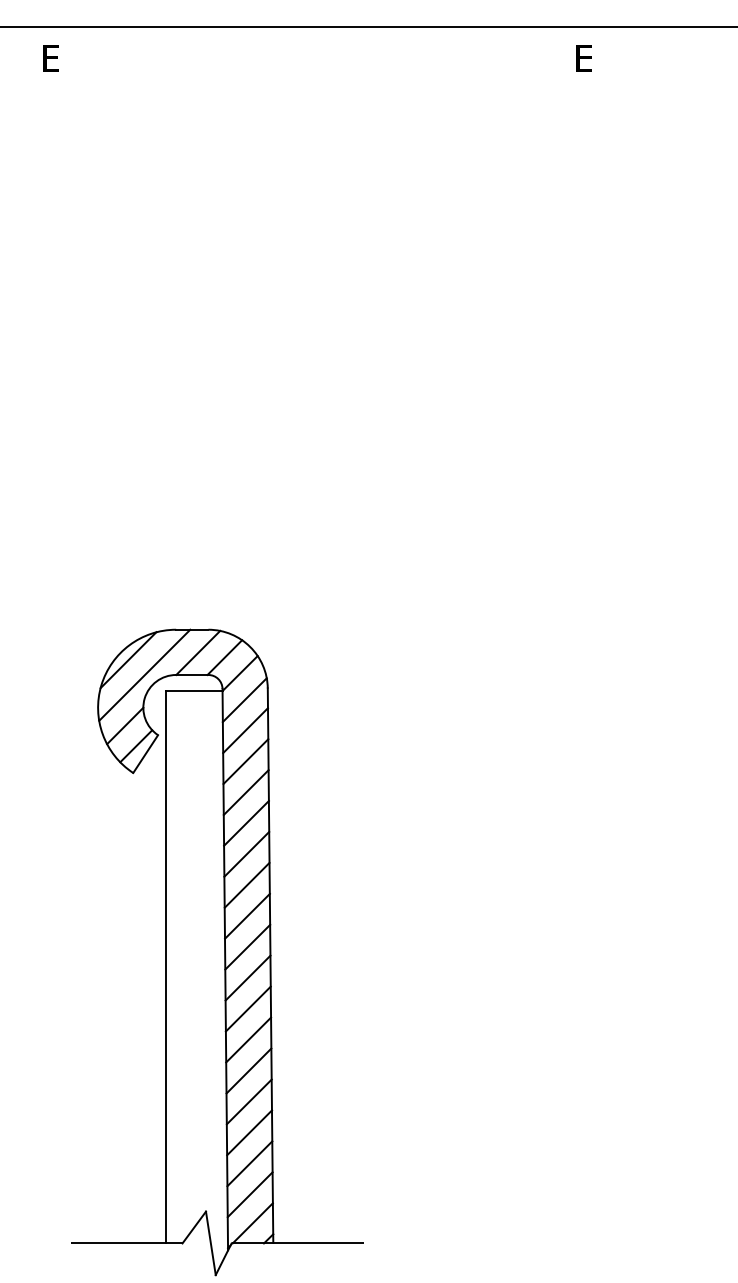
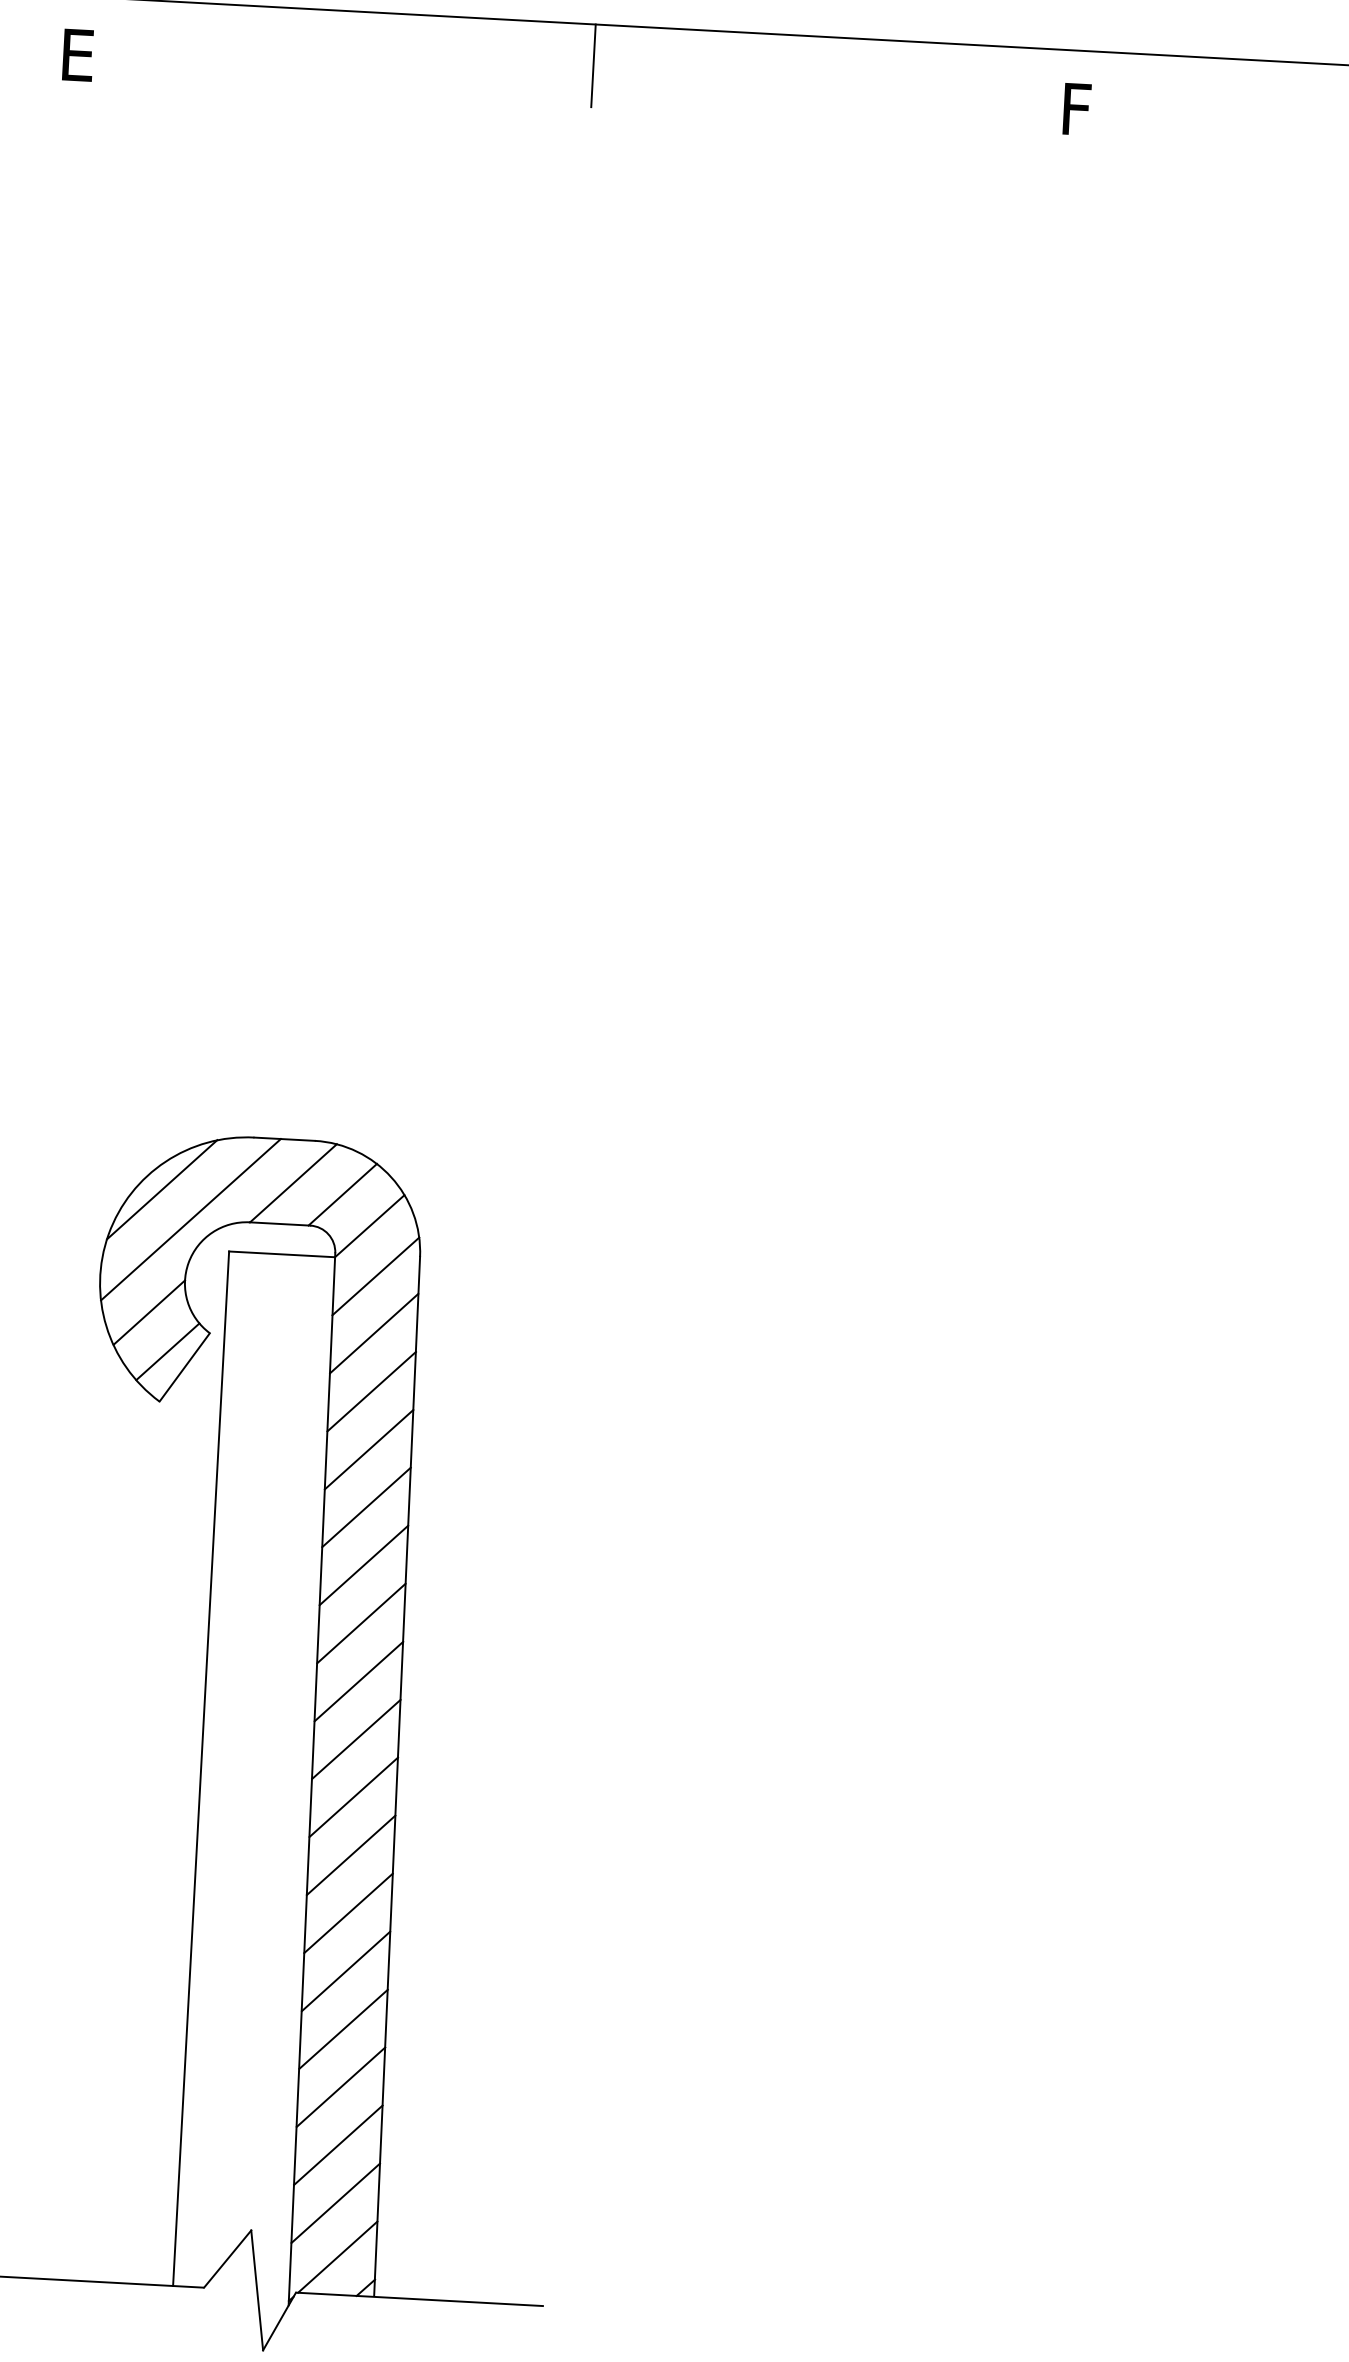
line: (325, 49) -> (592, 65), added
text: (583, 58) -> (1075, 108), E -> F

